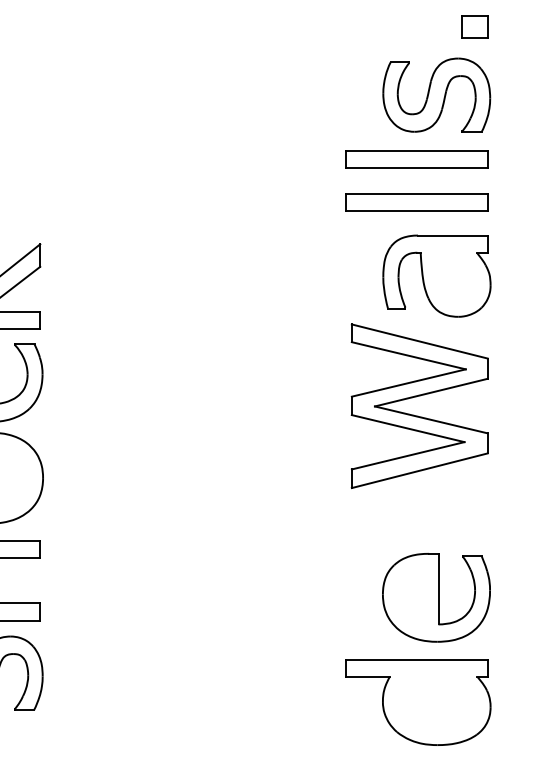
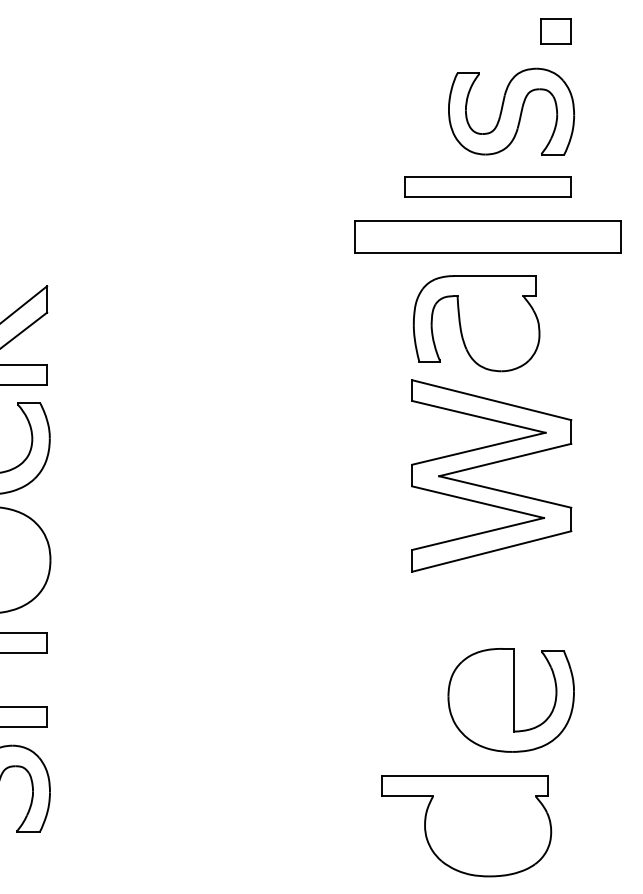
part: (416, 202) -> (487, 237), size x1.6
part: (436, 275) -> (476, 322), moved
part: (418, 702) -> (466, 826), moved

